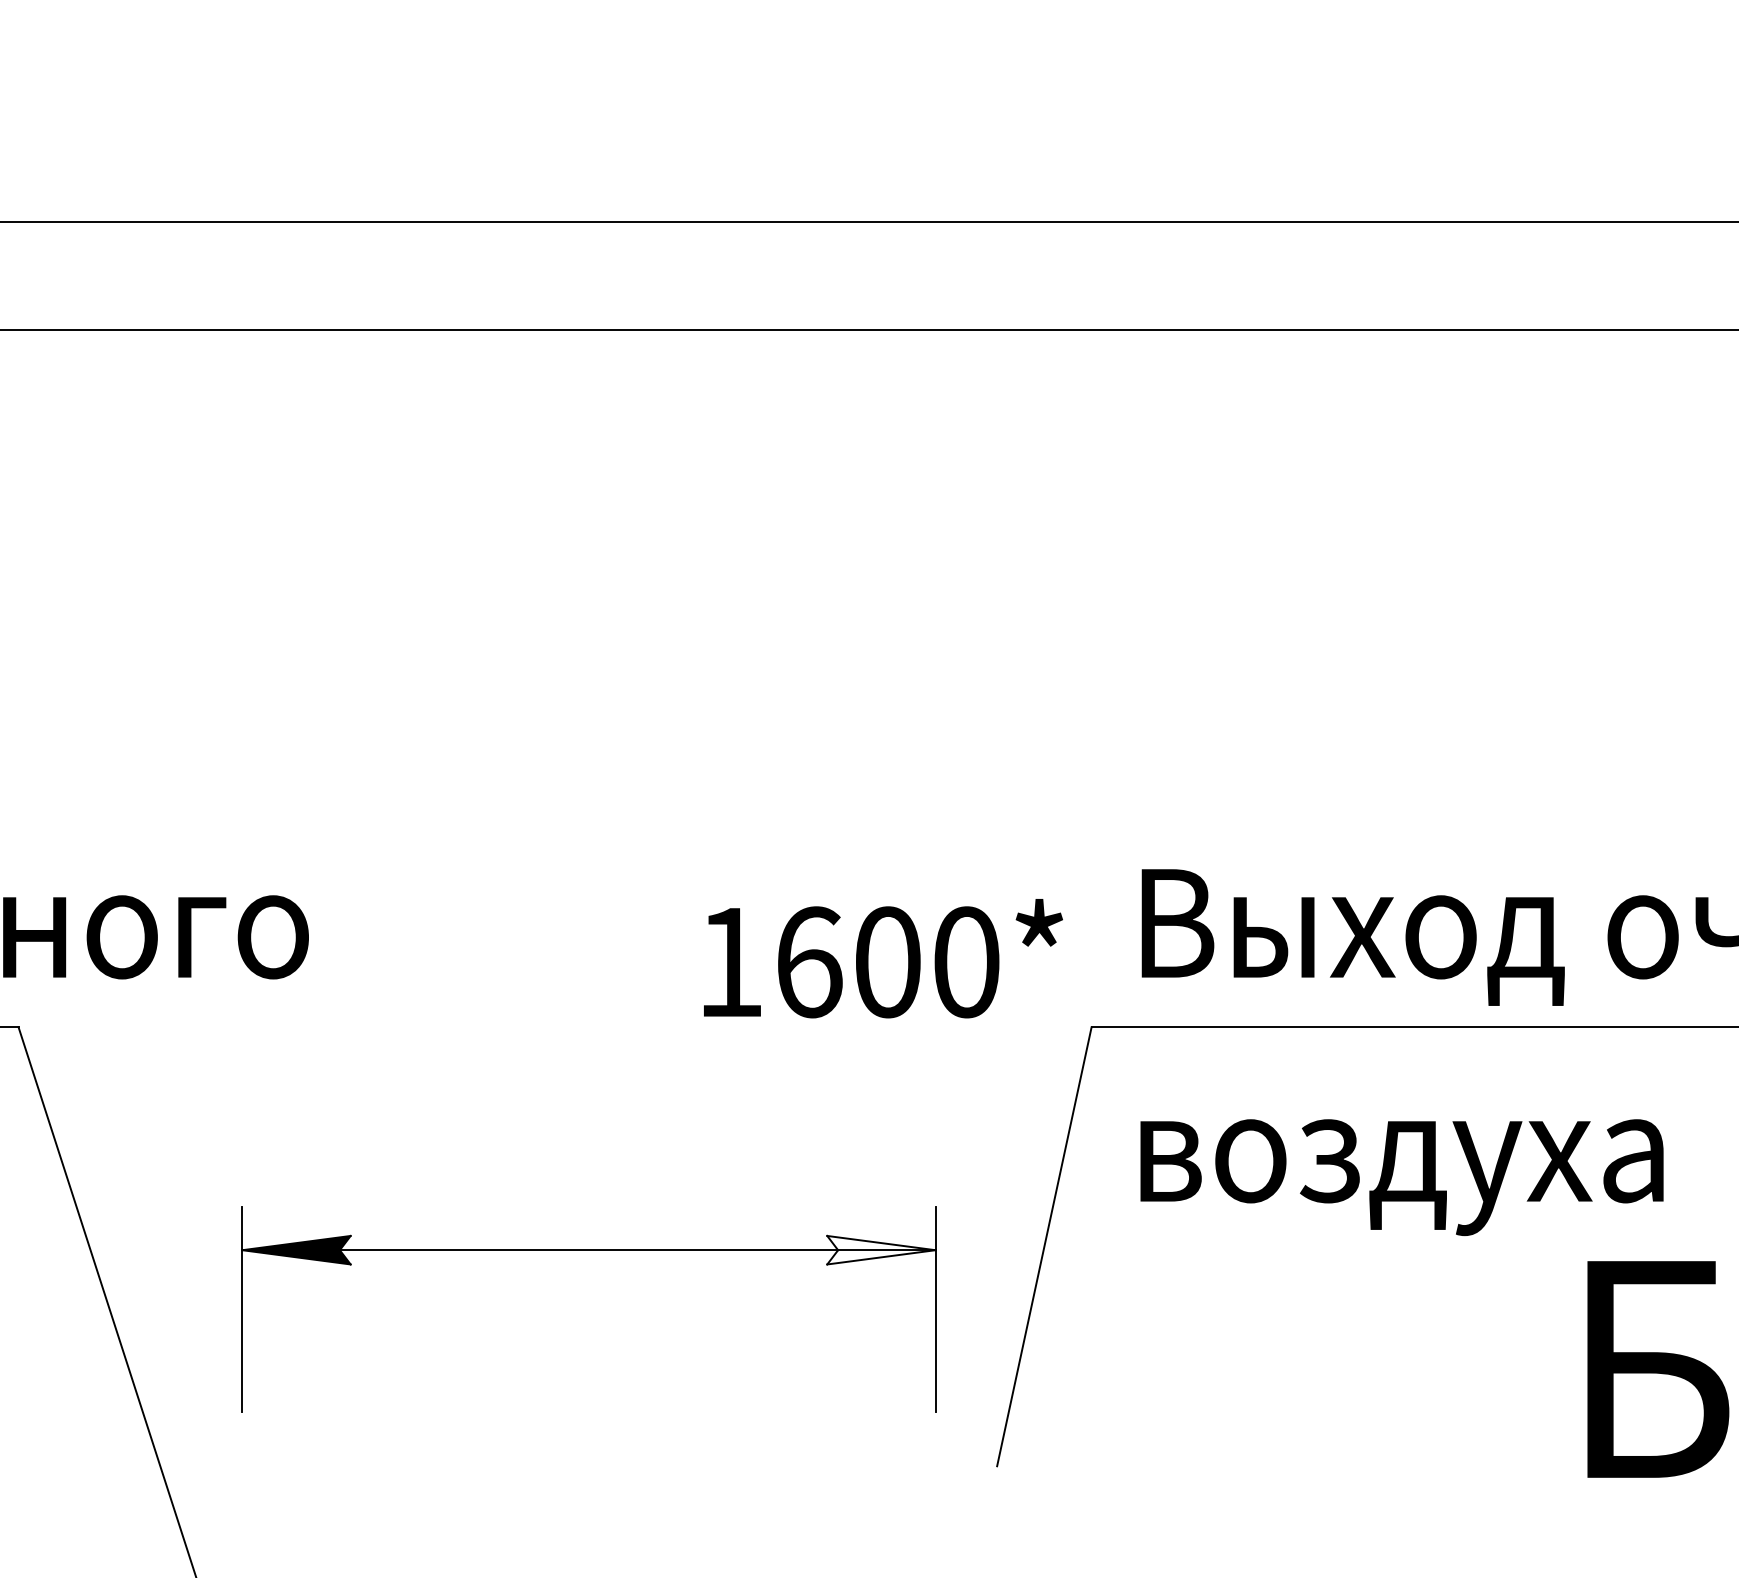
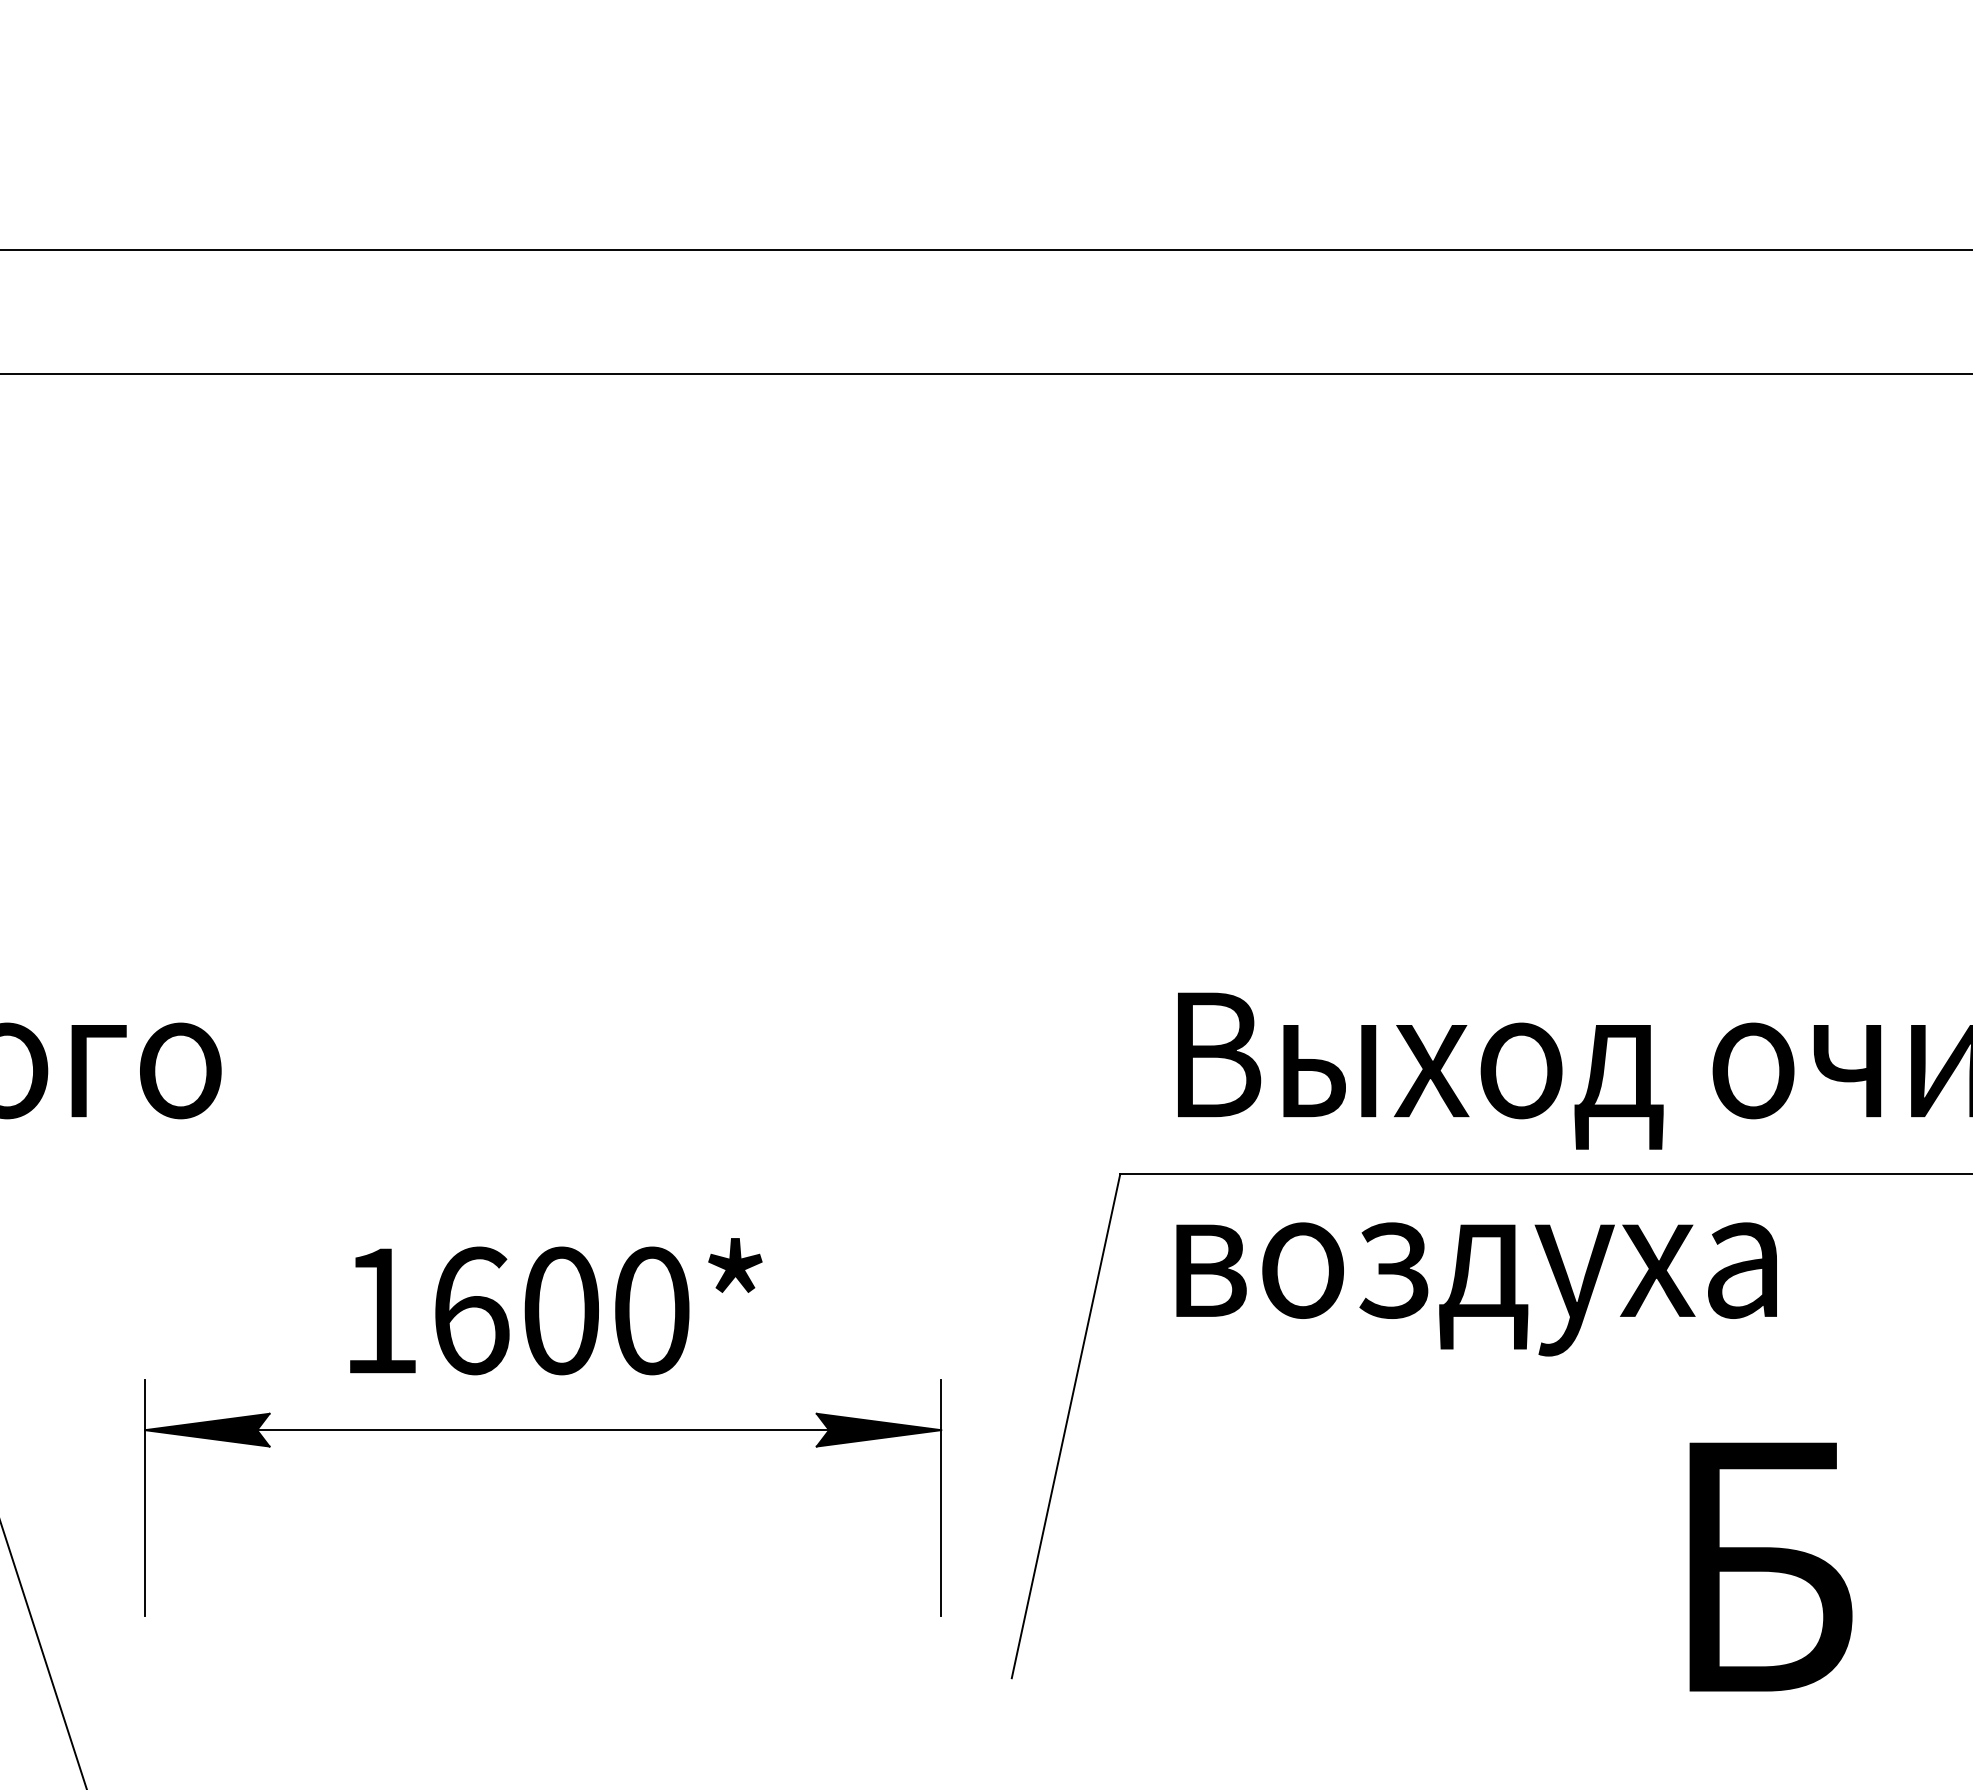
text: (883, 958) -> (556, 1306), moved
text: (1401, 1177) -> (1476, 1289), moved
fill: (881, 1249) -> (879, 1429), added

